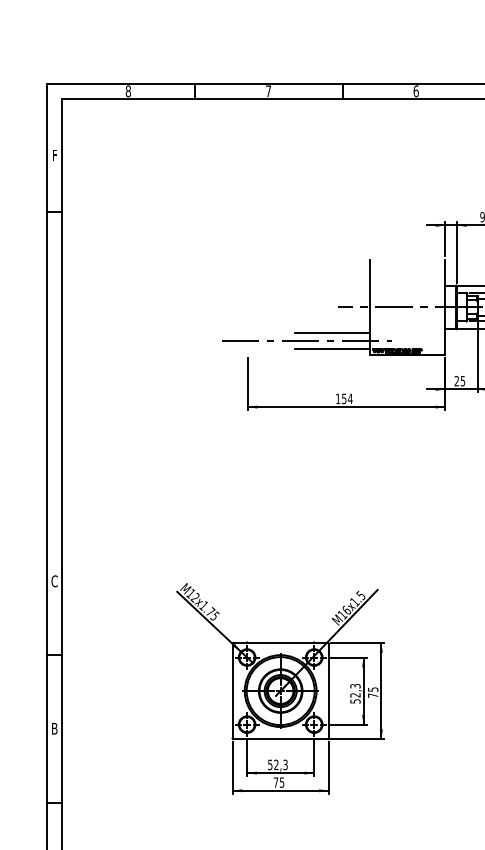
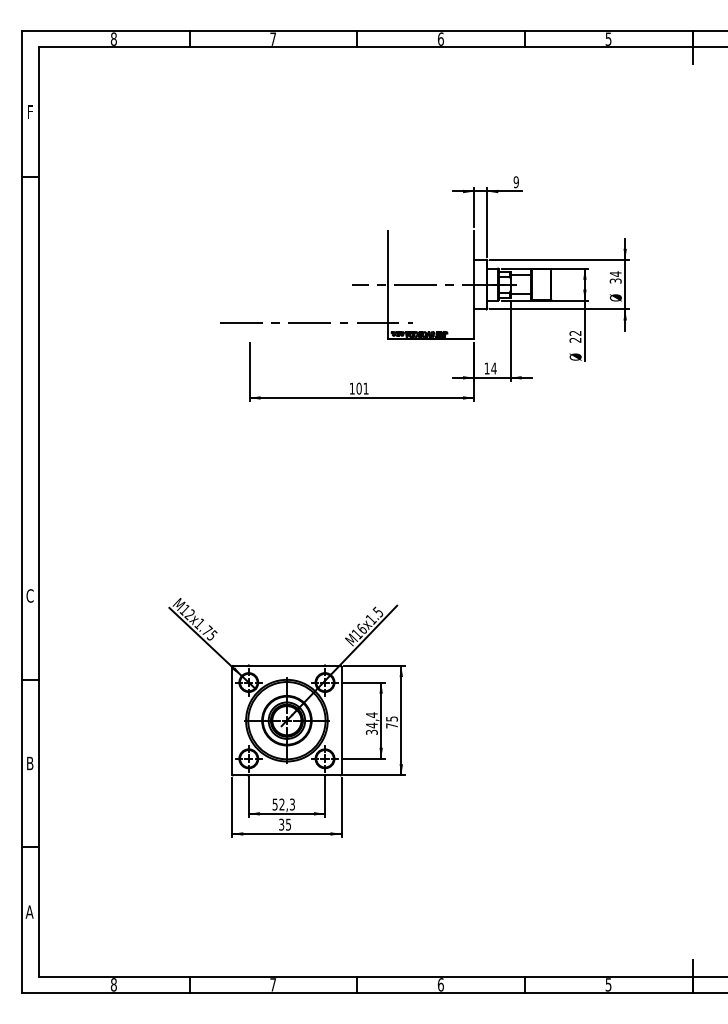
line: (332, 333) -> (345, 314), removed
line: (332, 348) -> (345, 331), removed
text: (459, 381) -> (490, 368), 25 -> 14
text: (347, 398) -> (362, 388), 154 -> 101
text: (355, 693) -> (371, 723), 52,3 -> 34,4
text: (275, 782) -> (281, 824), 75 -> 35

